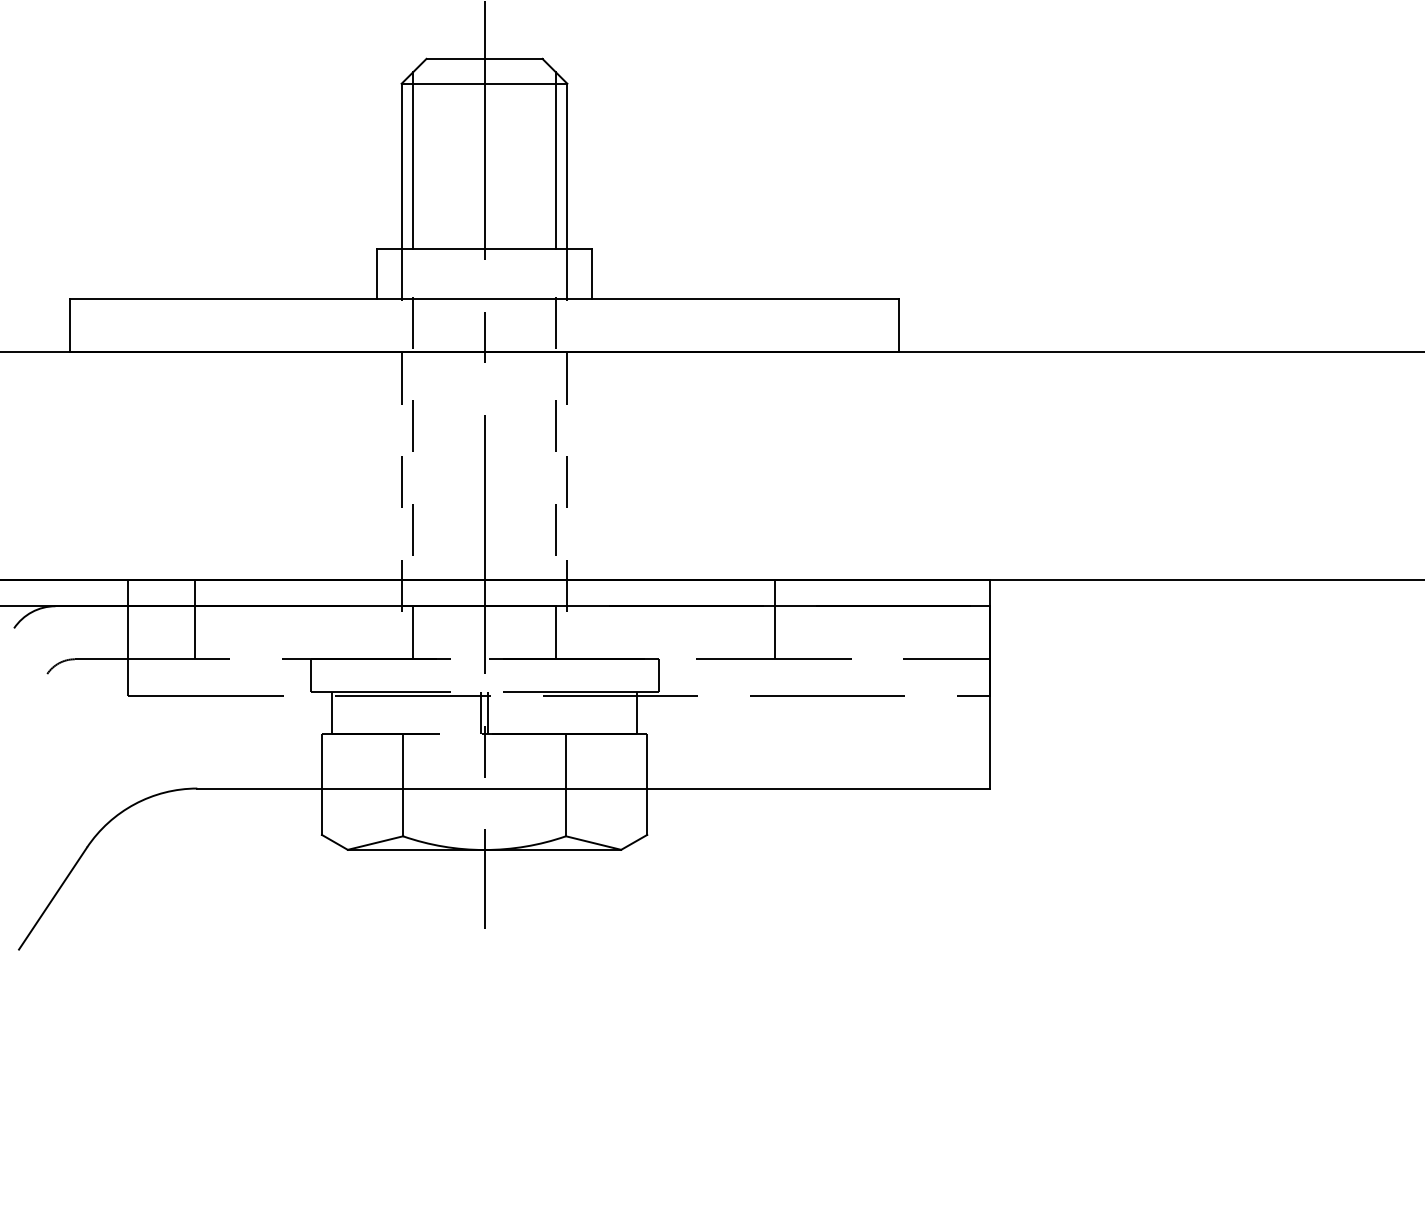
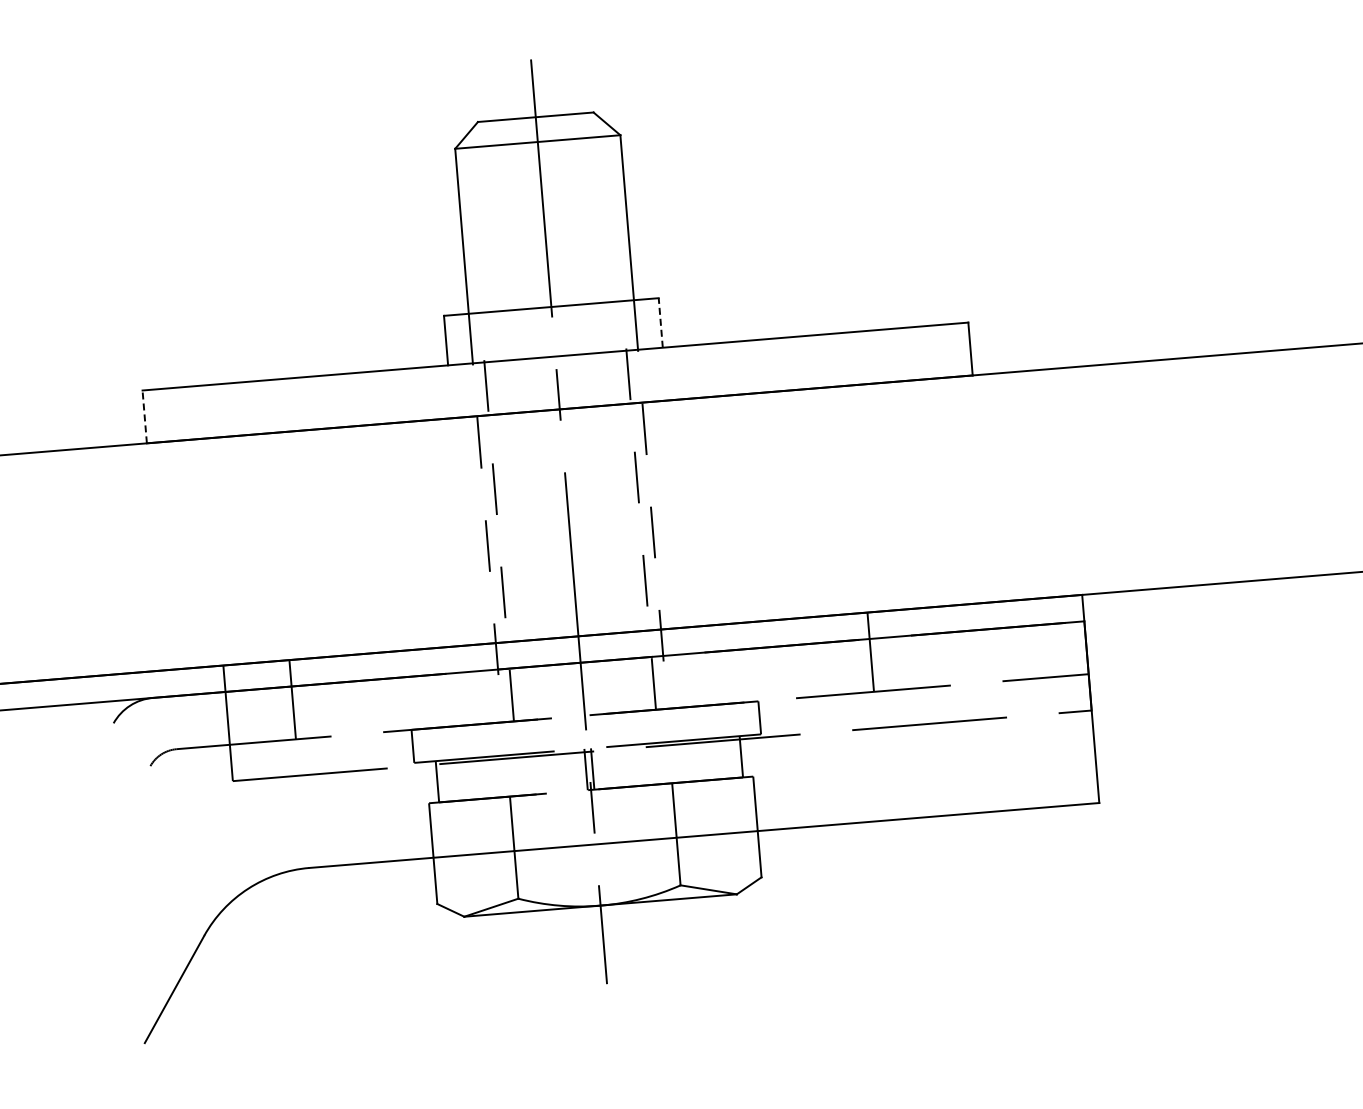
line: (413, 160) -> (473, 224), removed
line: (555, 160) -> (614, 212), removed
line: (592, 274) -> (661, 323), solid -> dashed
line: (70, 325) -> (145, 416), solid -> dashed

